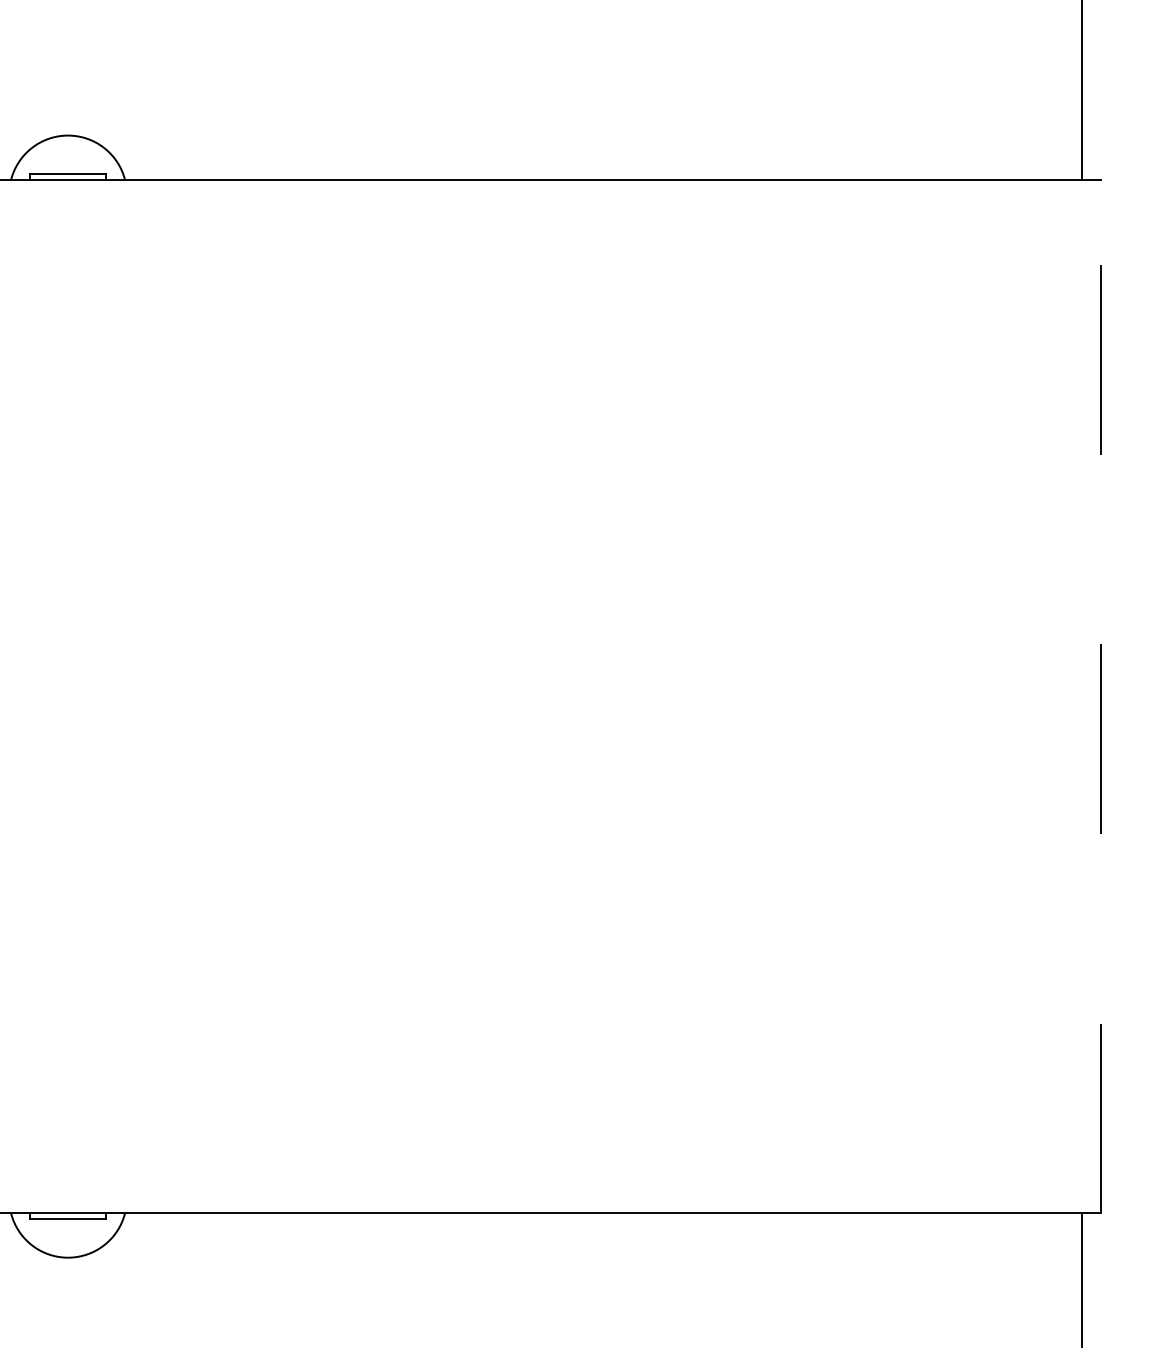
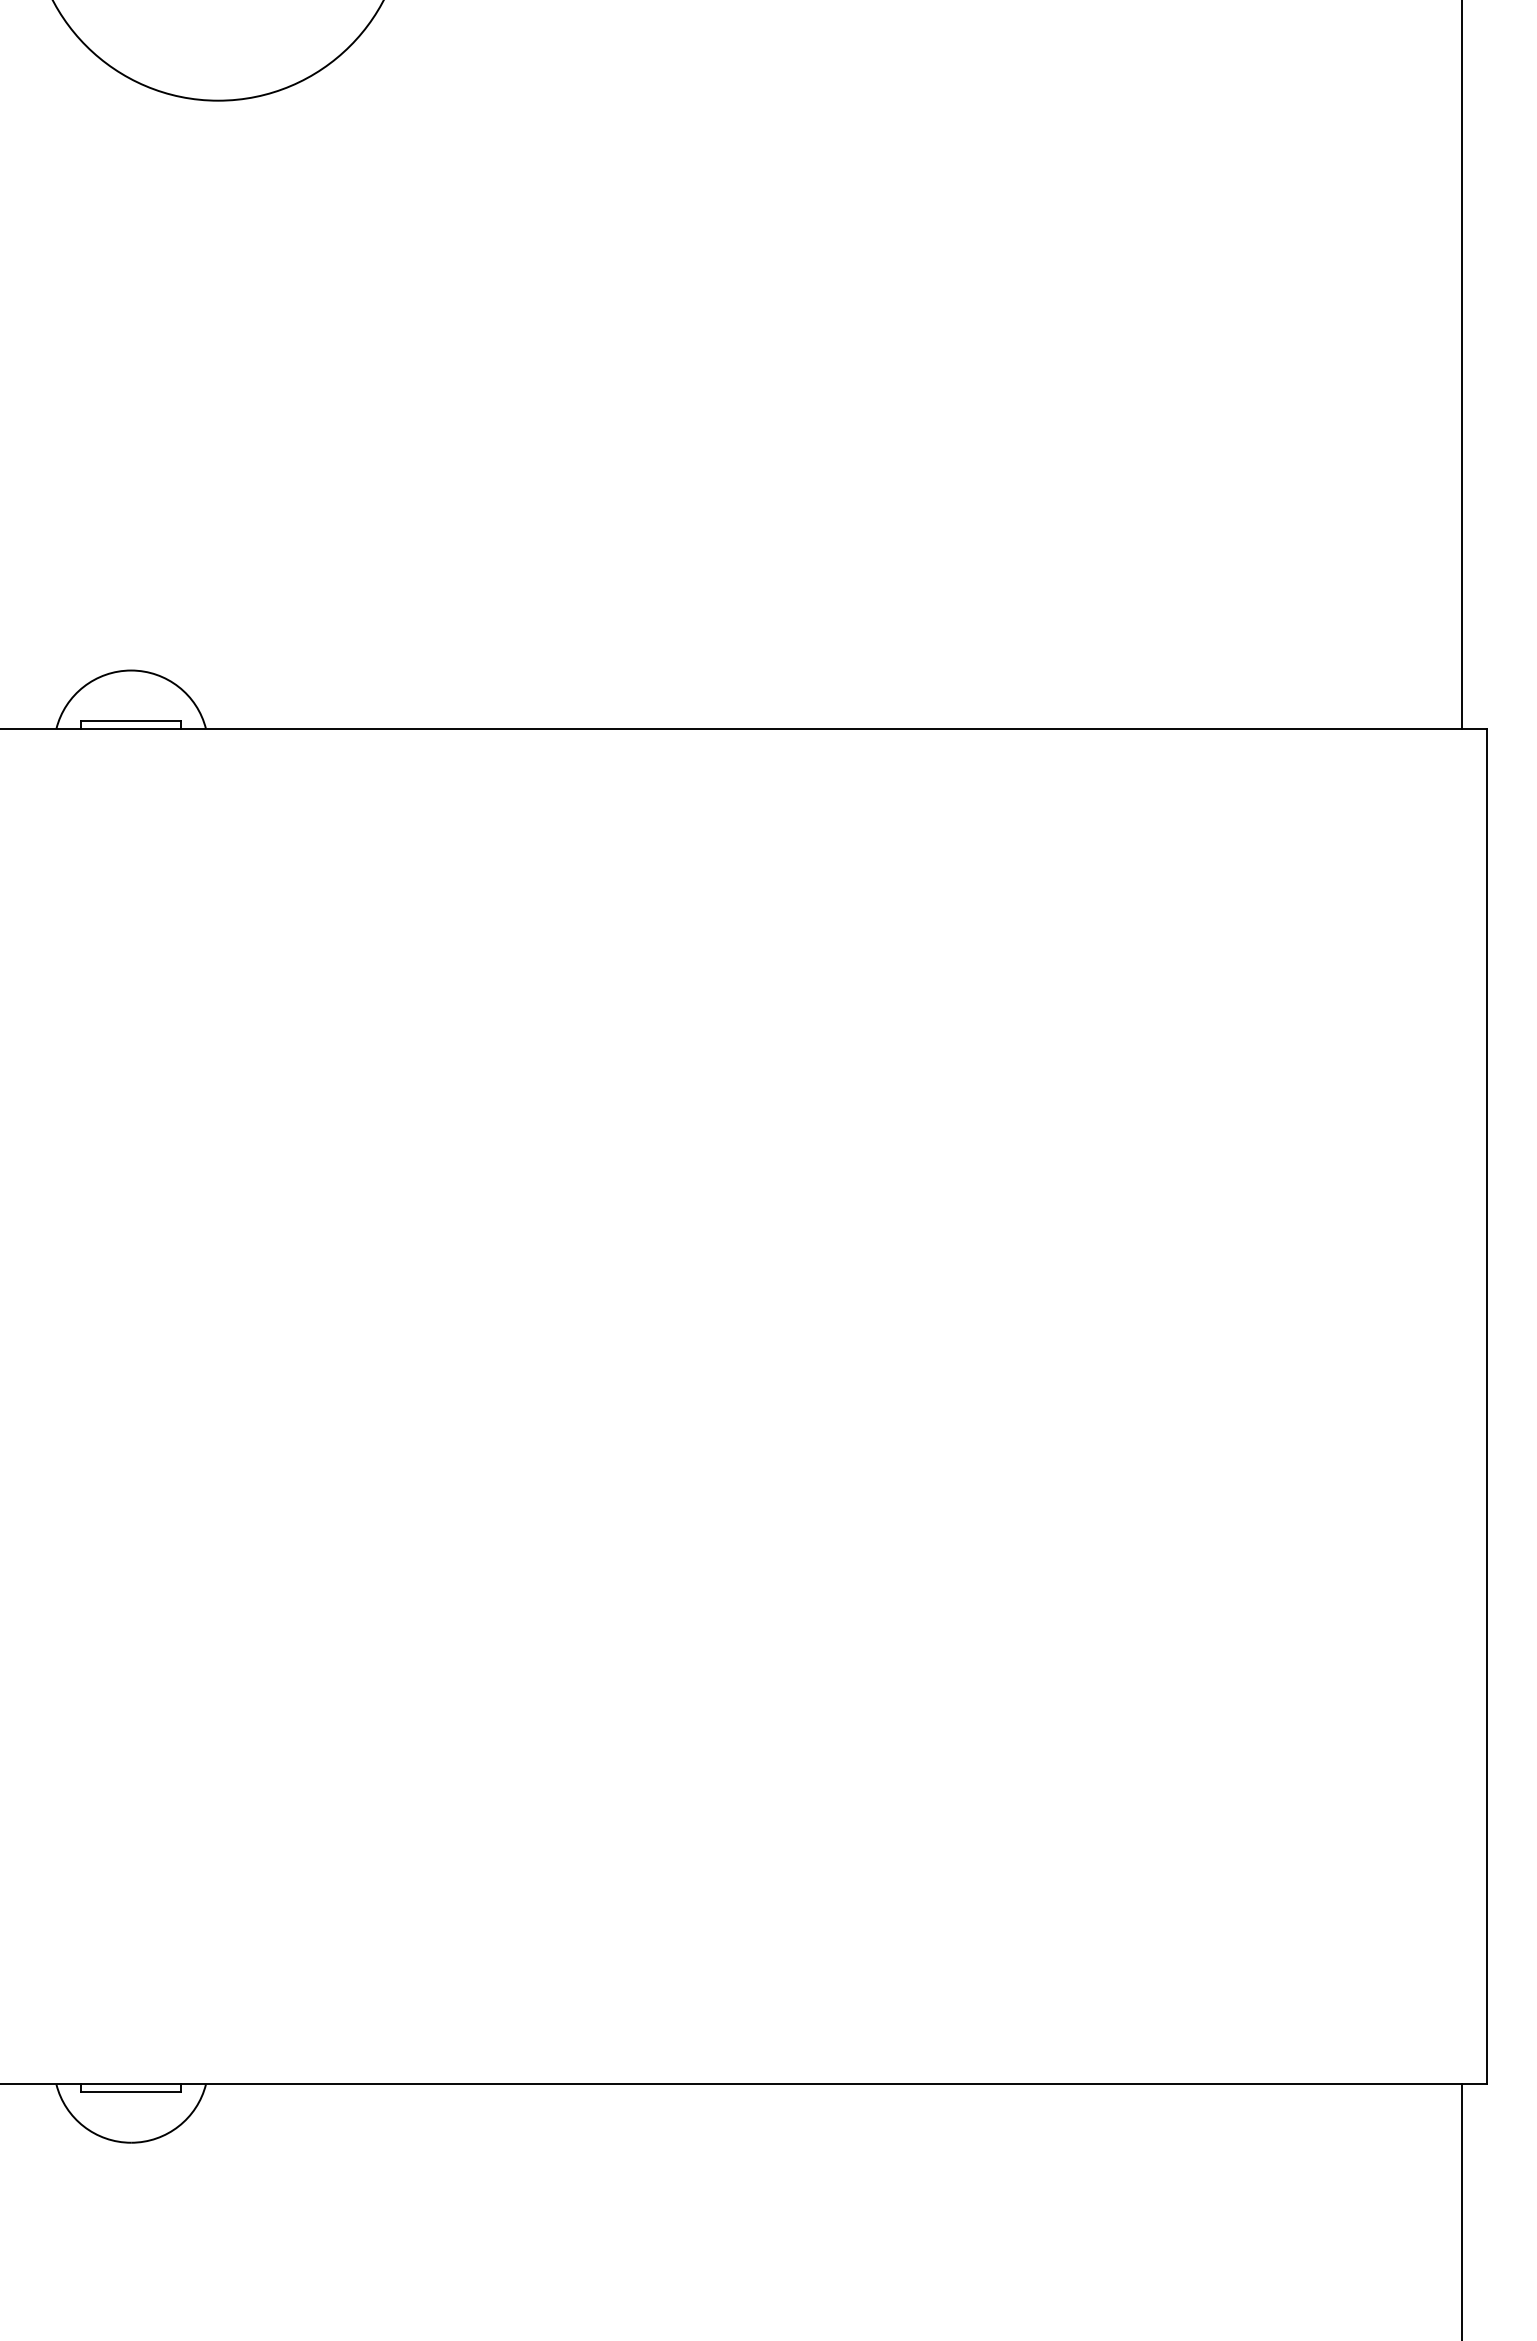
line: (1101, 696) -> (1486, 1406), dashed -> solid

